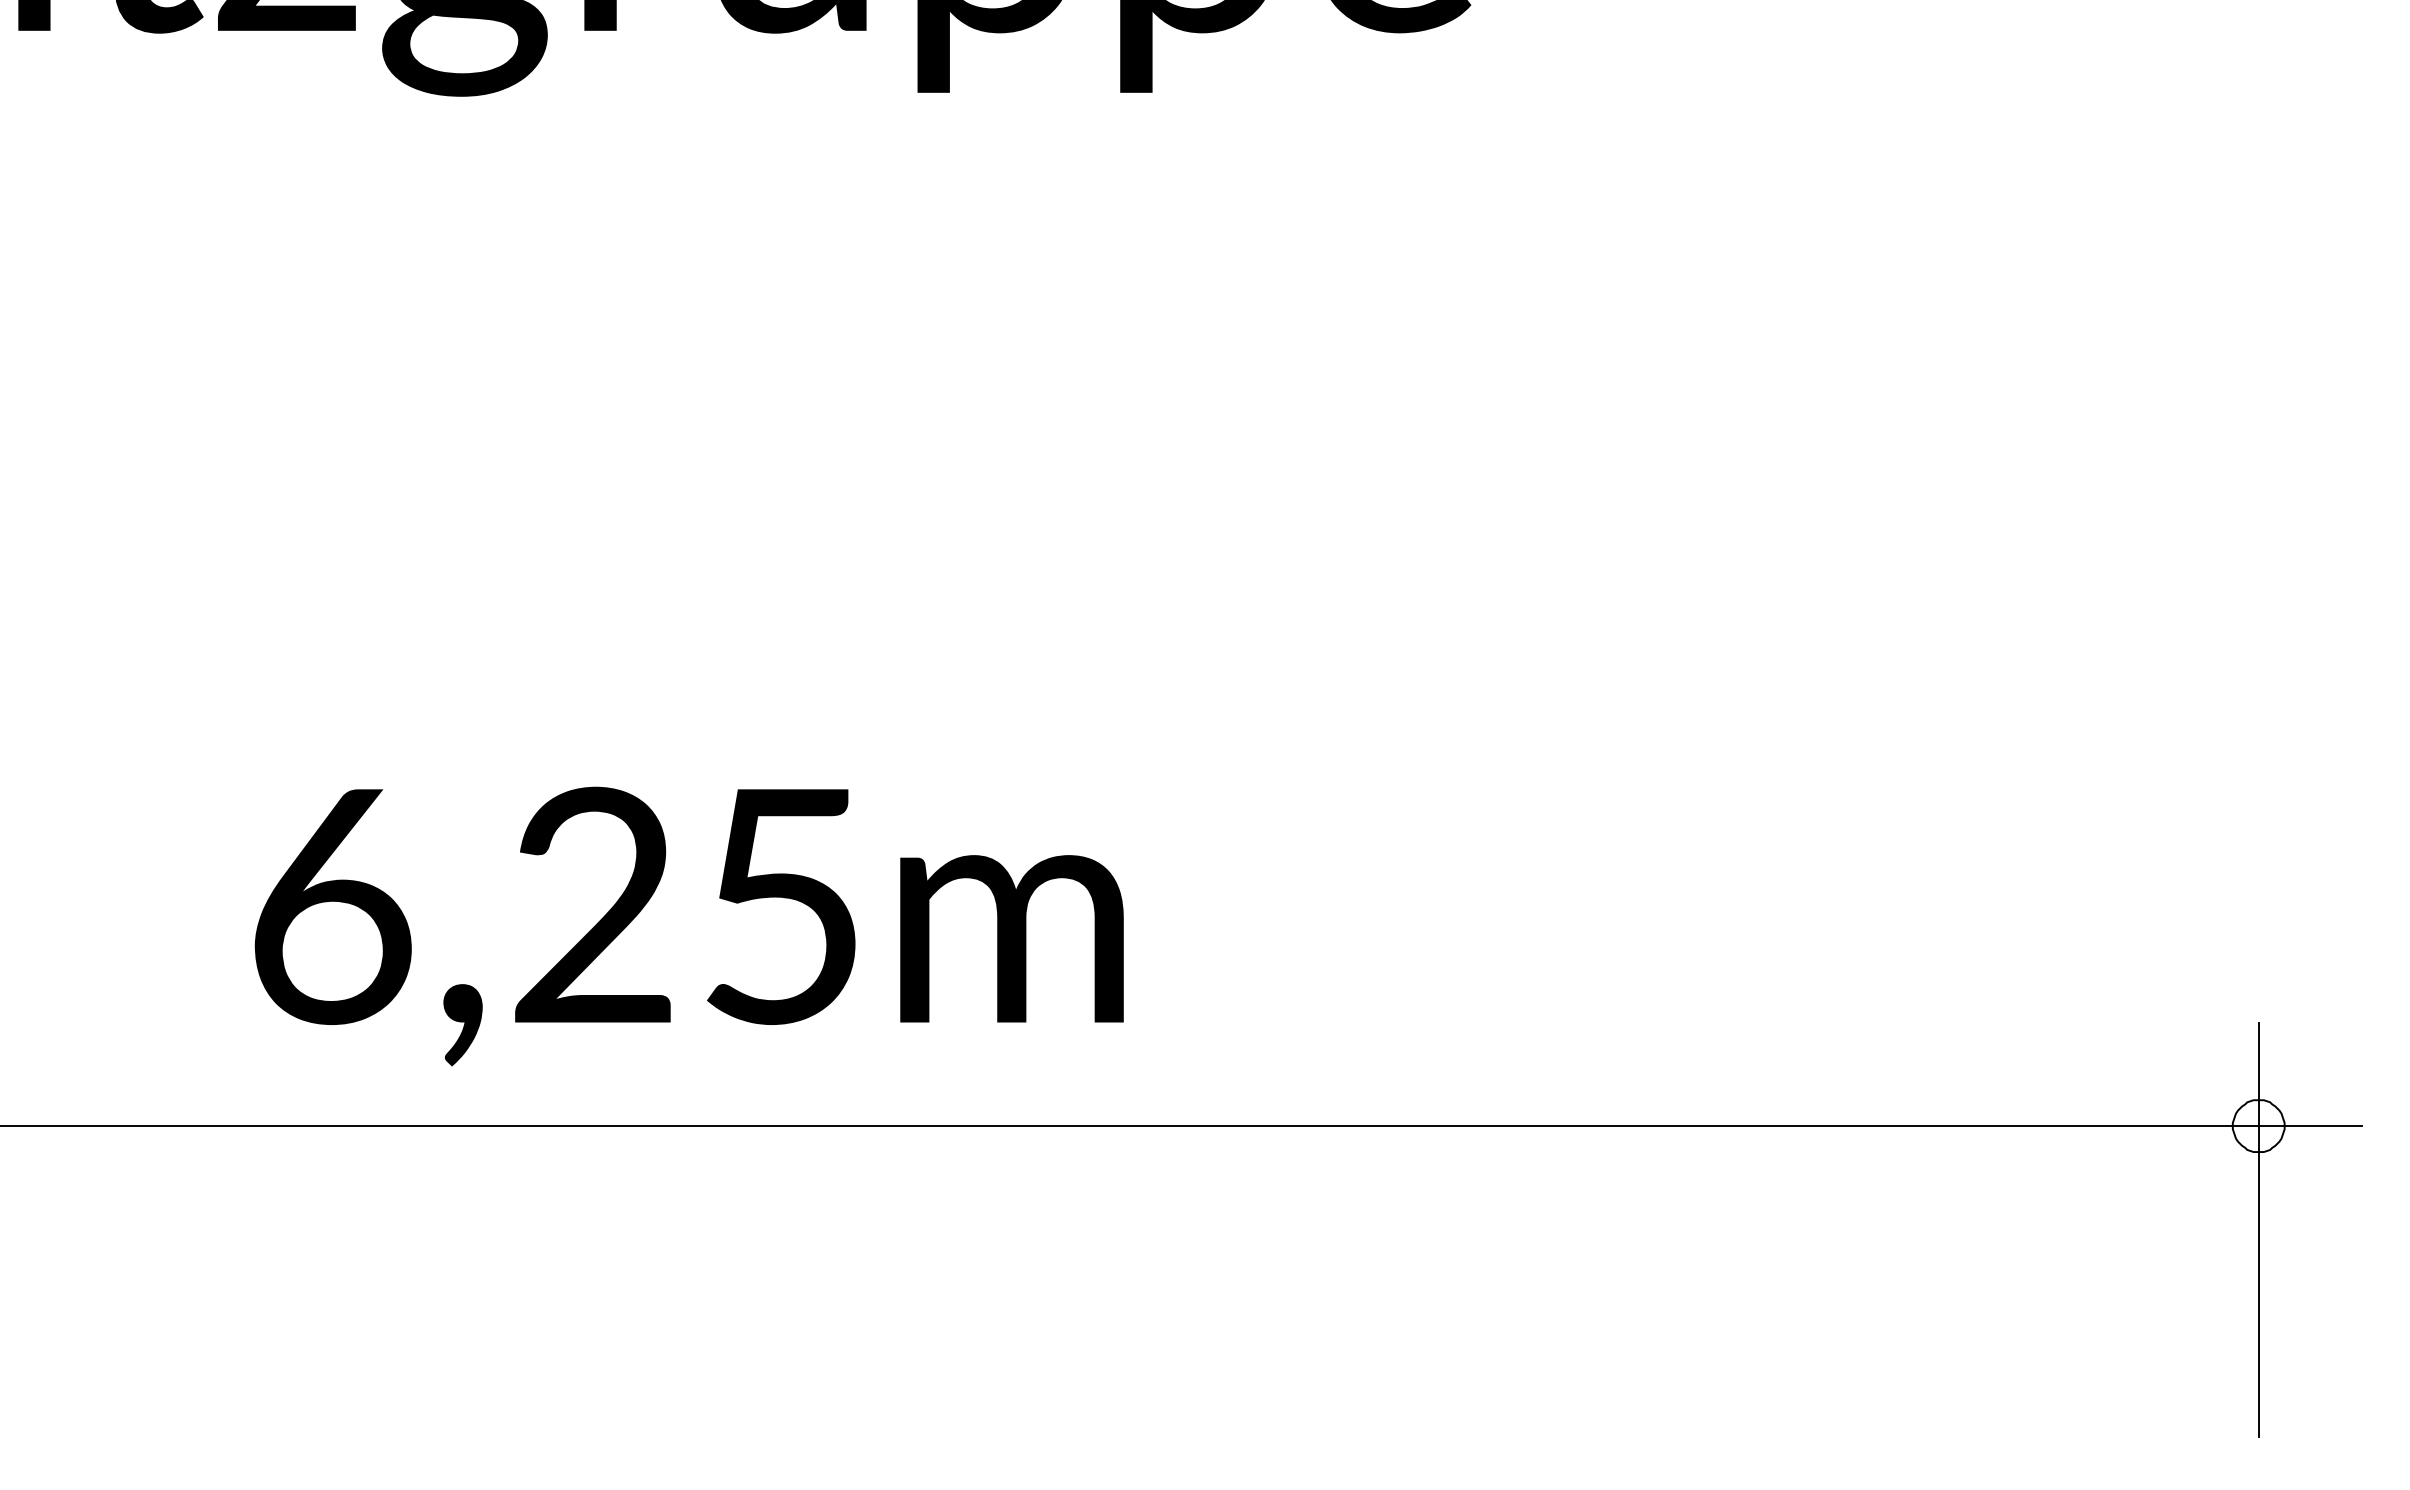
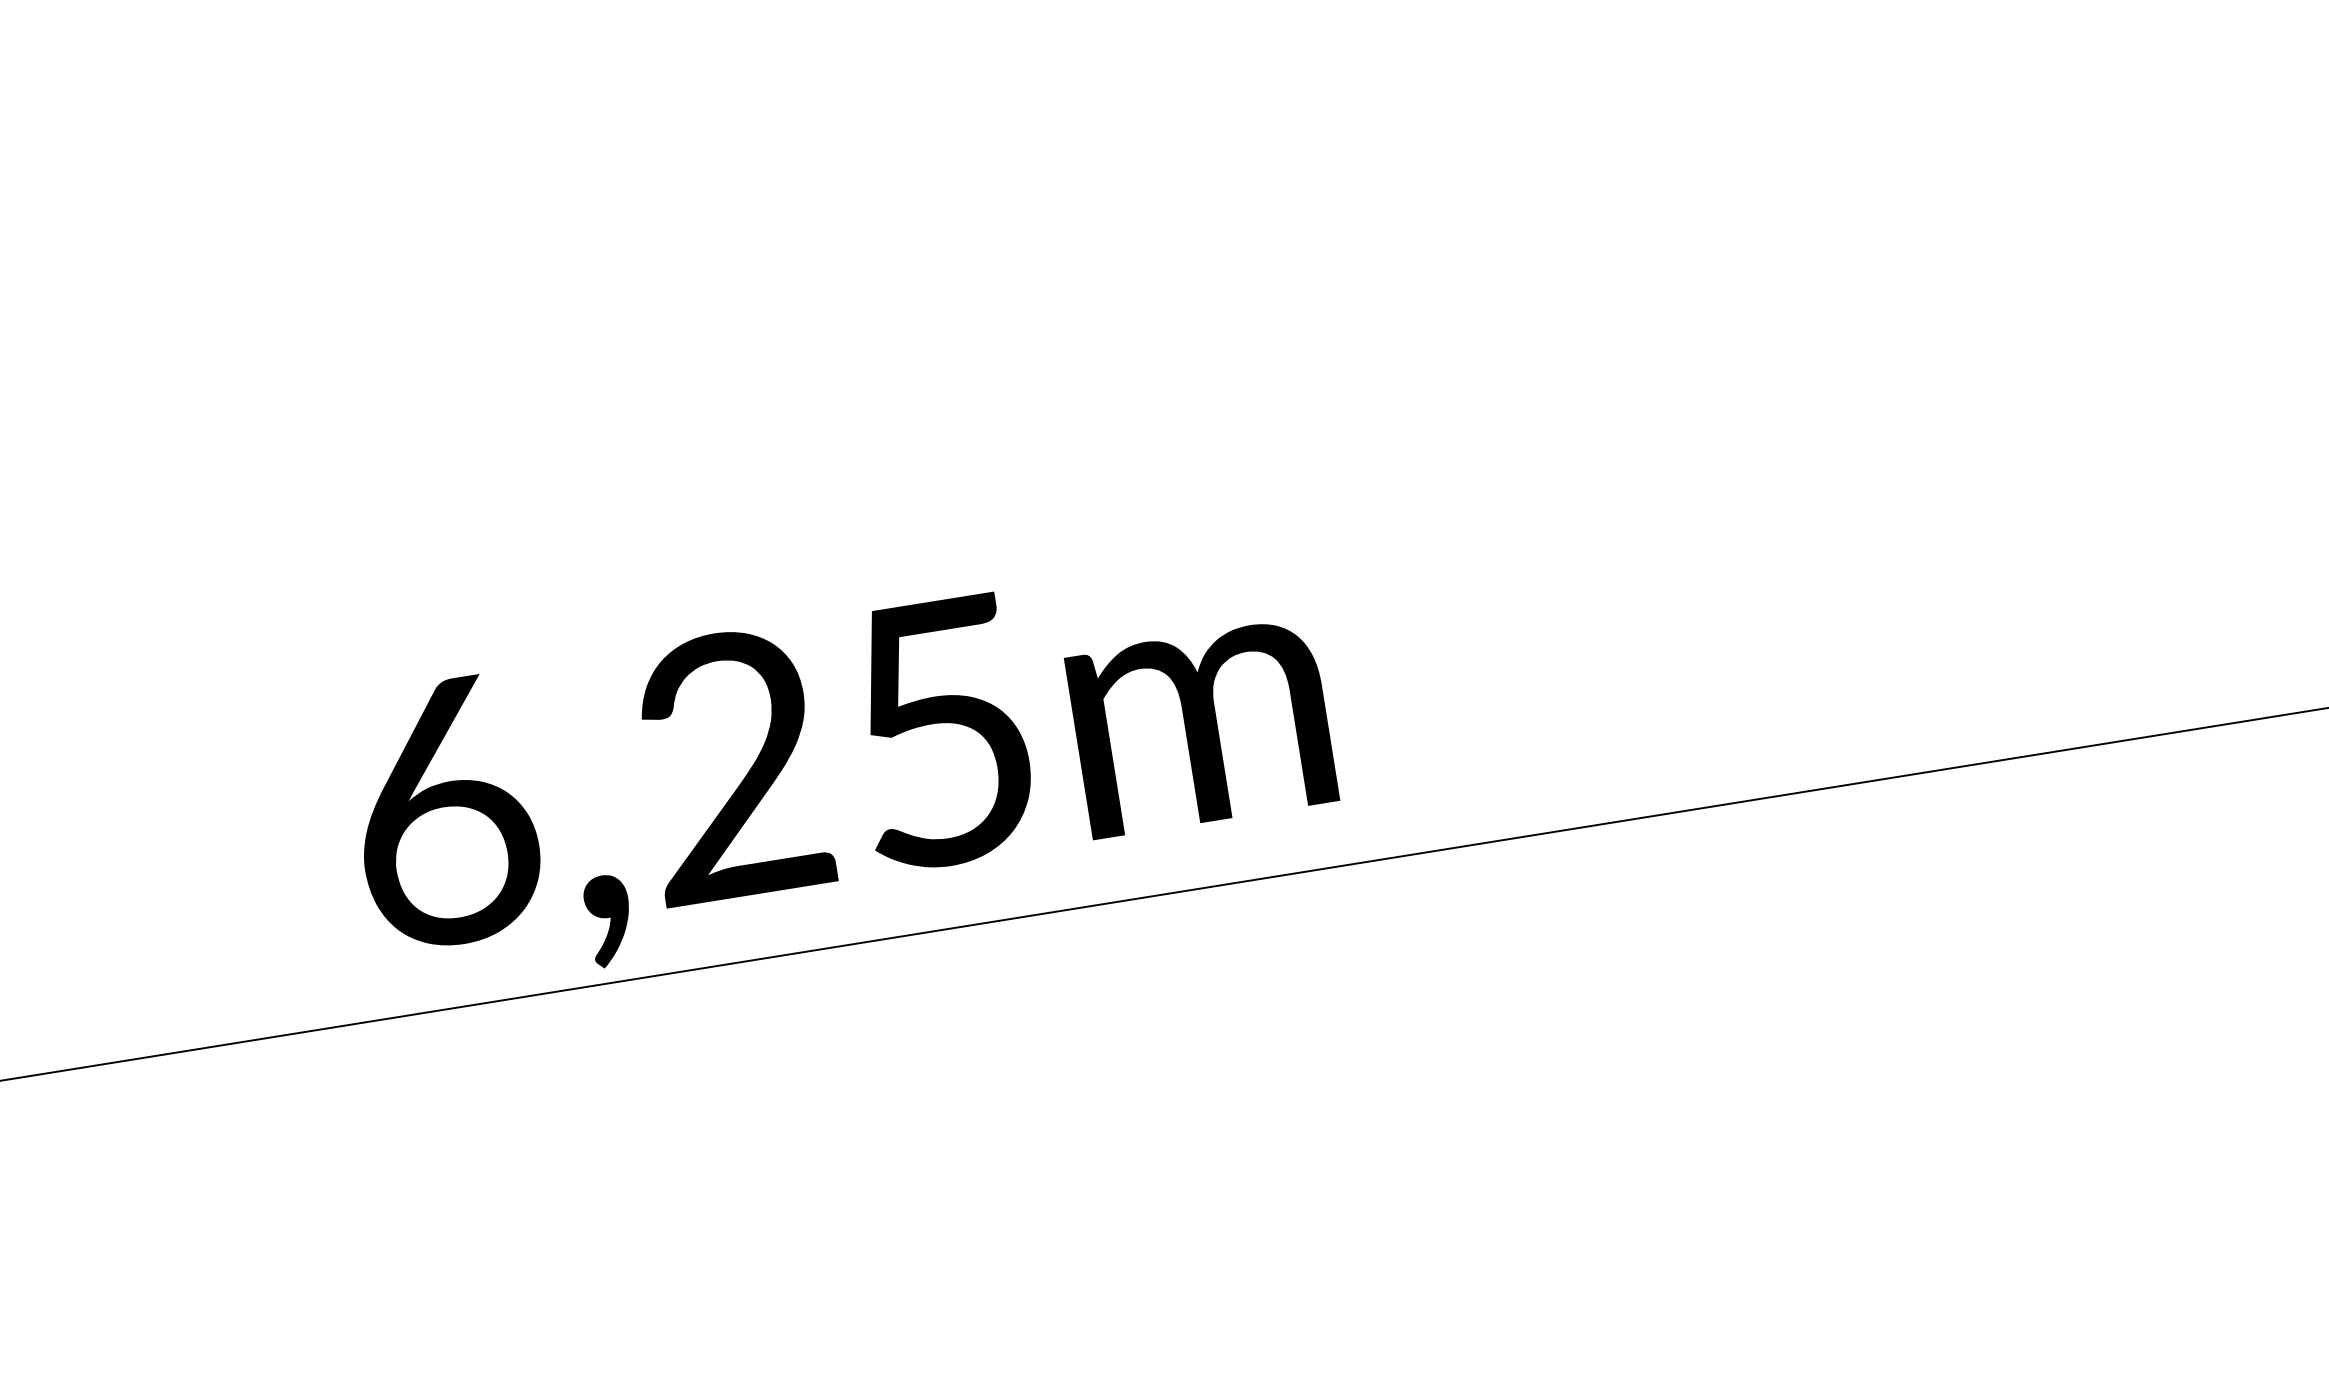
text: (688, 926) -> (841, 771), moved

